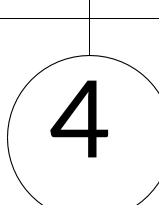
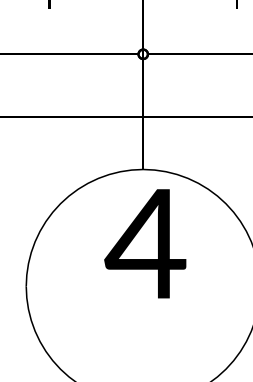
text: (79, 118) -> (145, 243), moved

